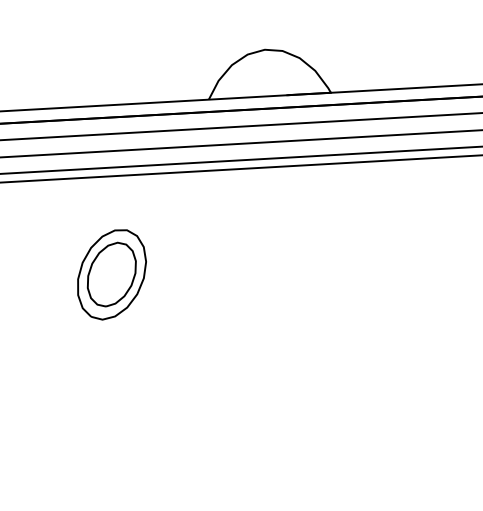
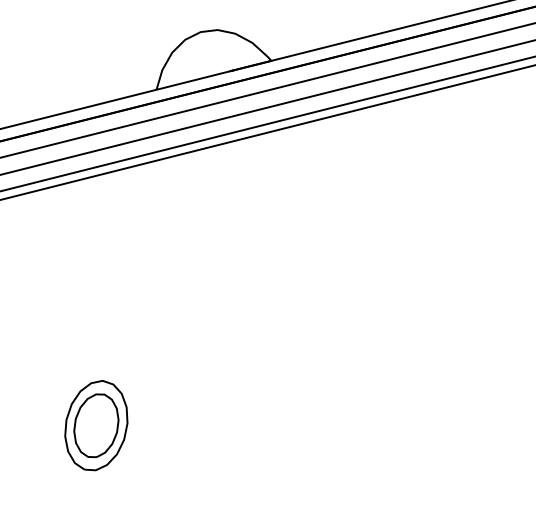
part: (112, 274) -> (96, 425), moved

